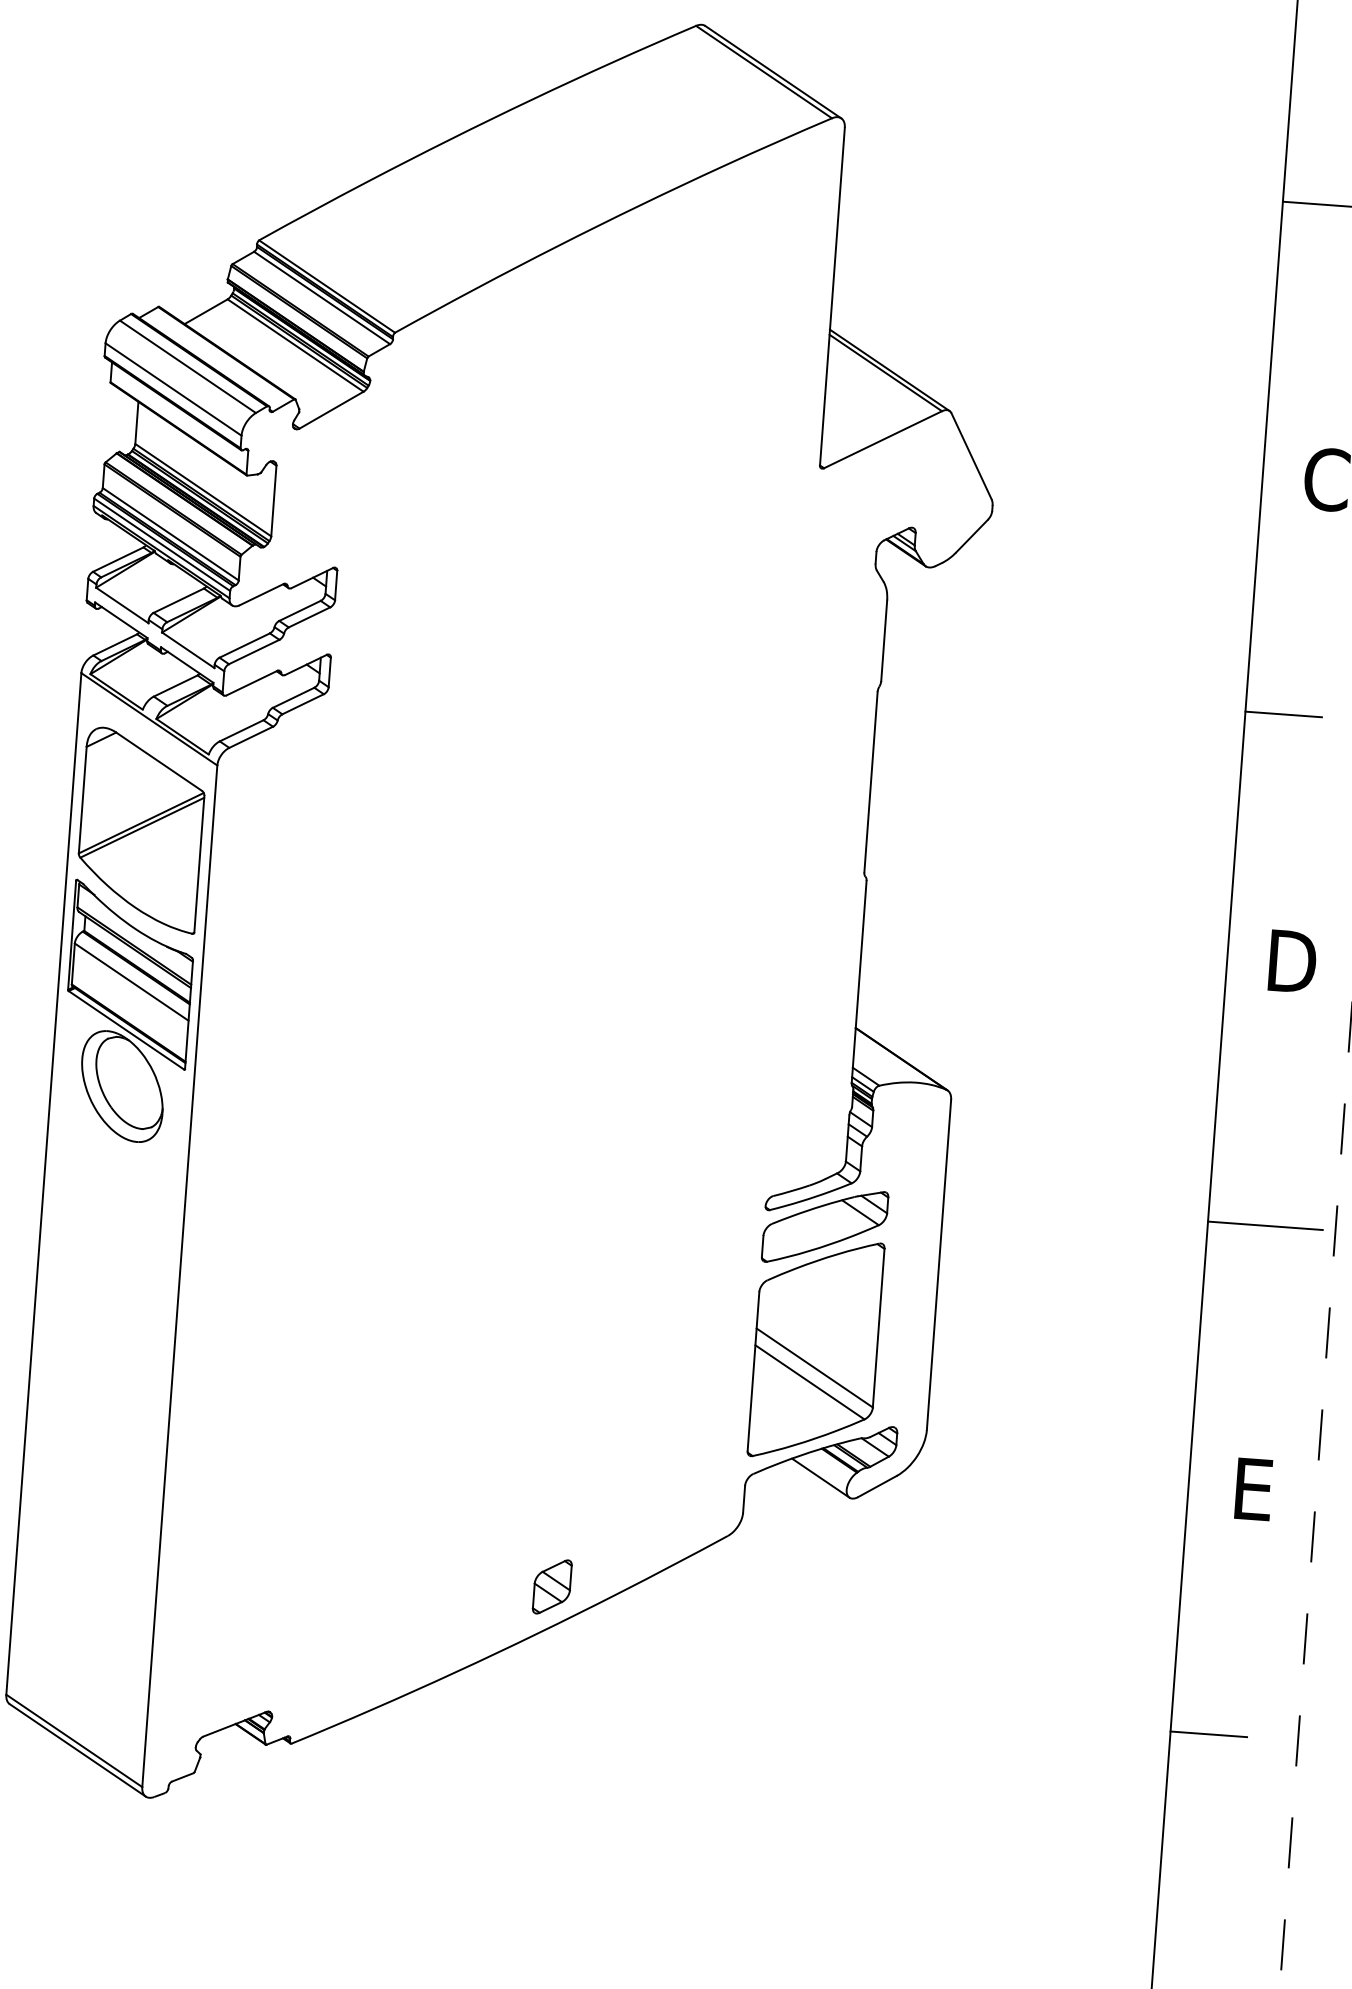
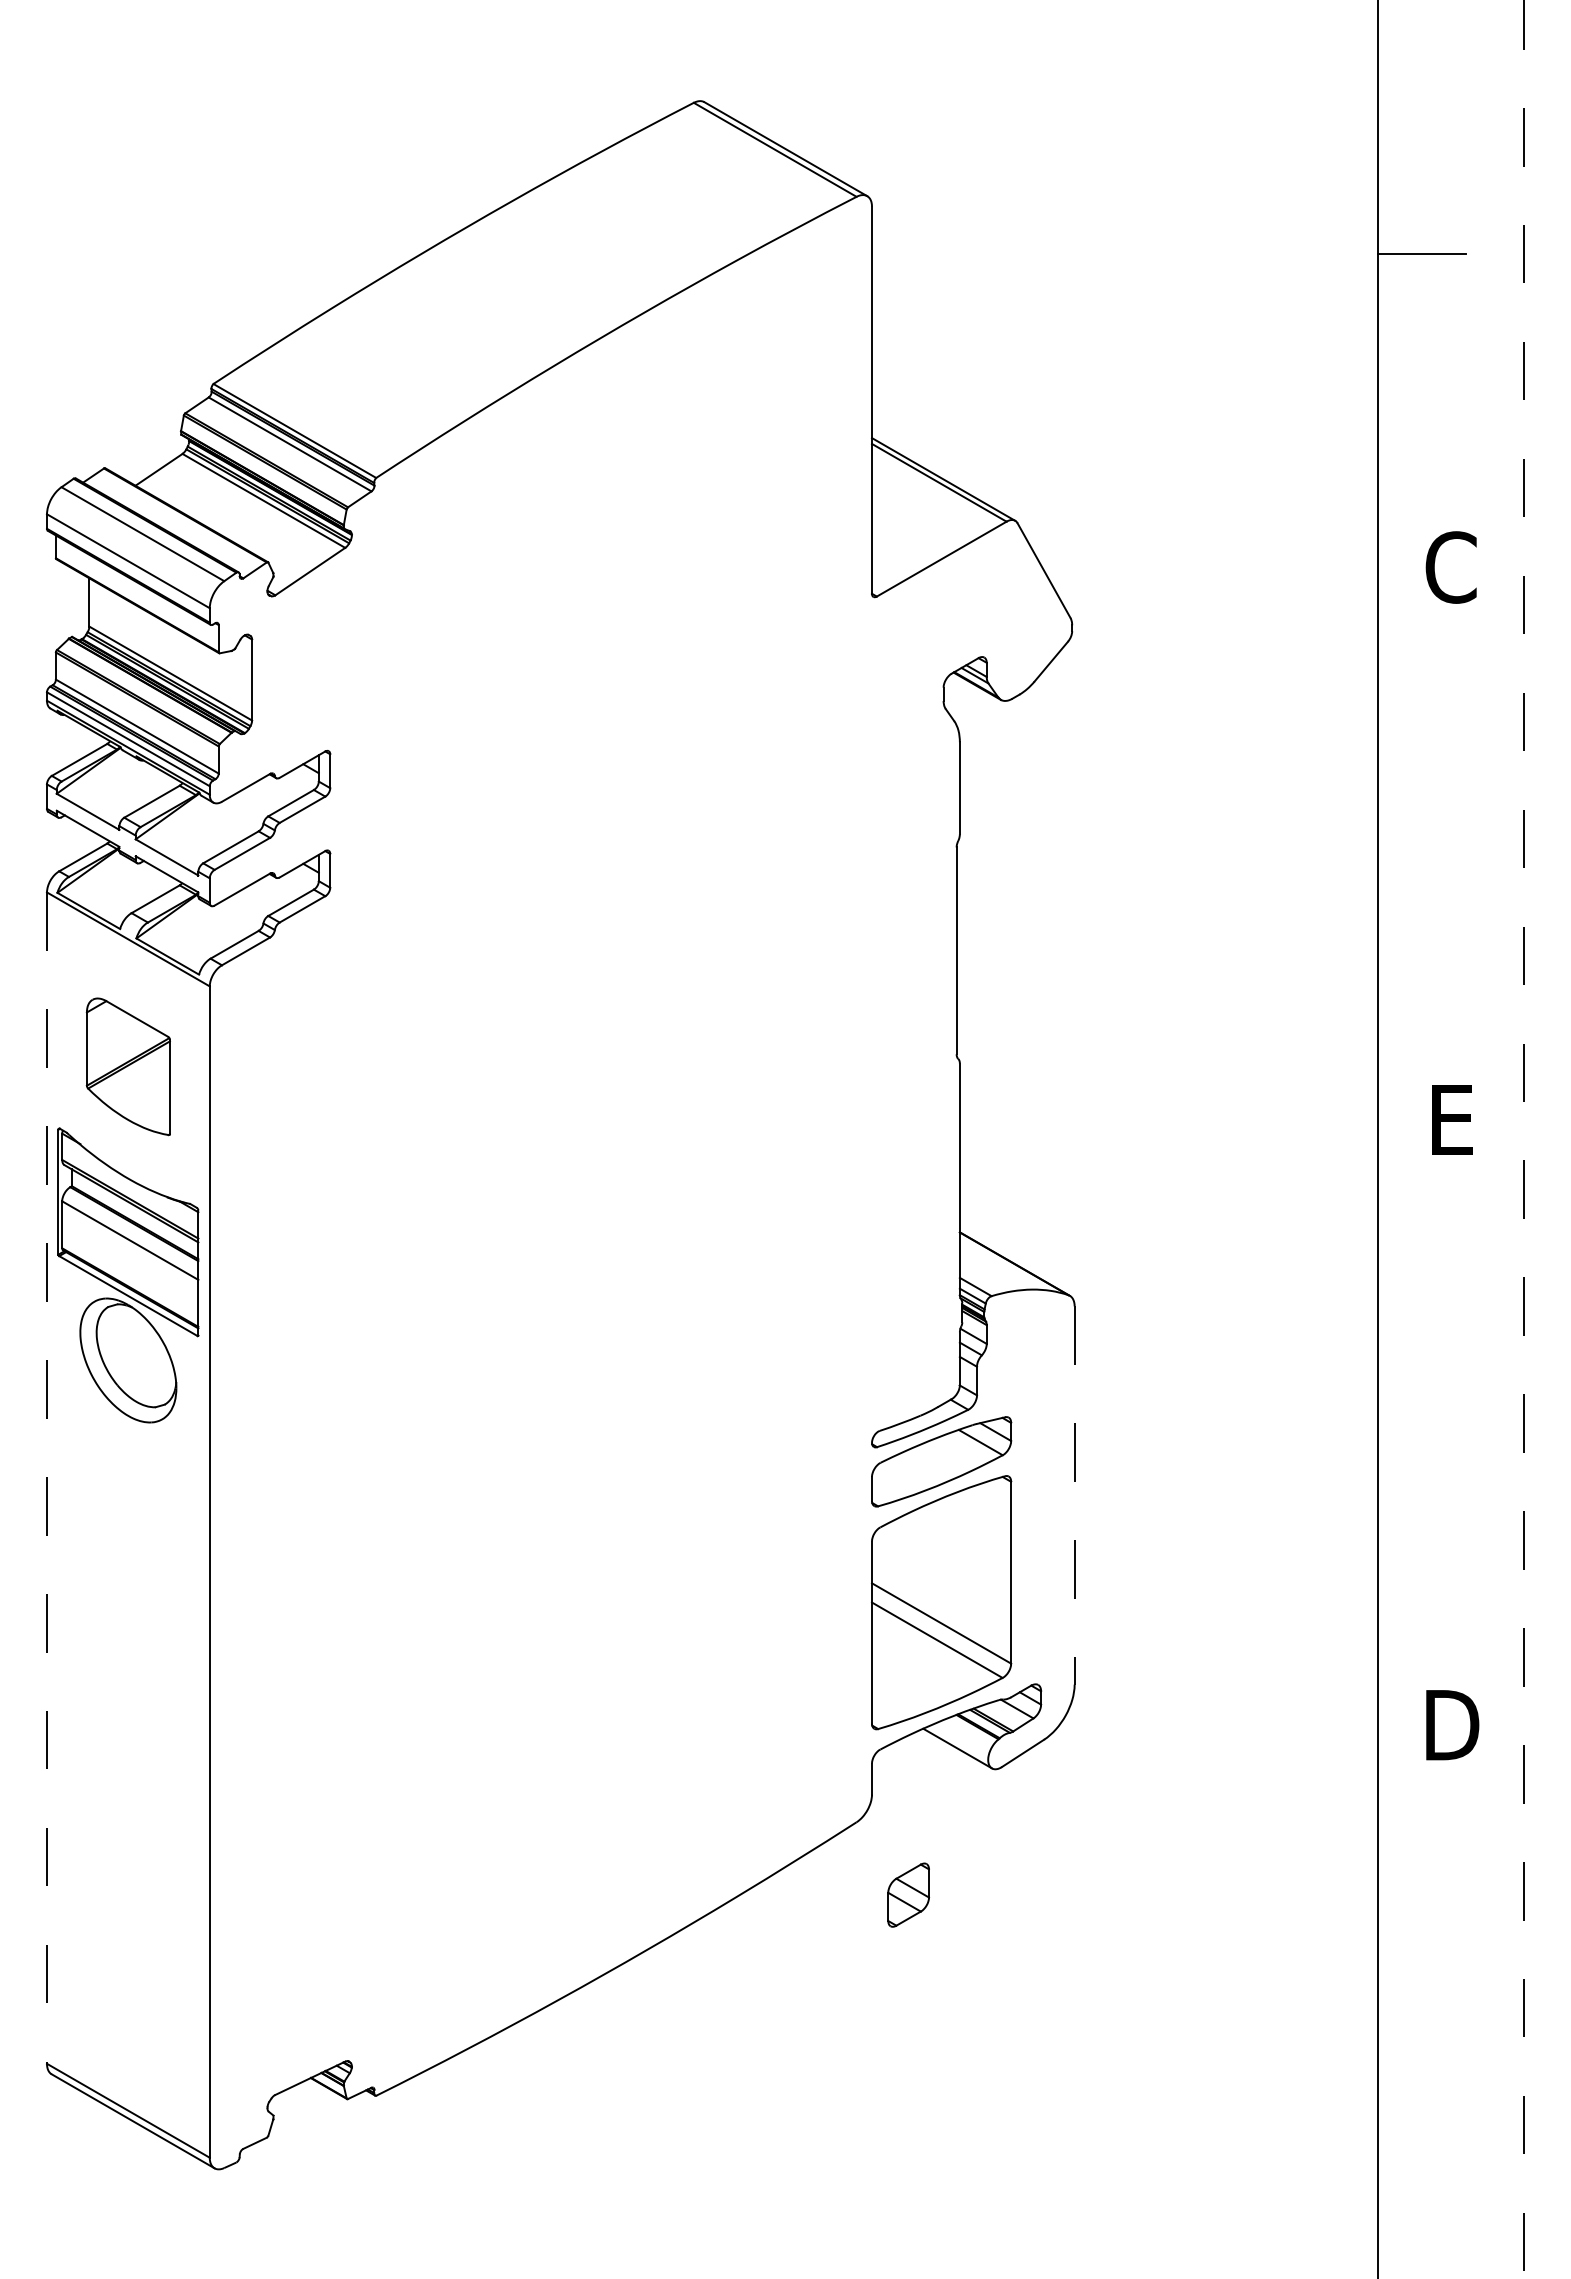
line: (1283, 714) -> (1421, 838), removed
part: (141, 830) -> (128, 1066), size x0.6
text: (1292, 962) -> (1452, 1120), D -> E
line: (44, 1184) -> (47, 1478), solid -> dashed
line: (1265, 1225) -> (1443, 1423), removed
line: (938, 1265) -> (1074, 1496), solid -> dashed
text: (1253, 1489) -> (1452, 1725), E -> D
part: (552, 1586) -> (908, 1894), moved
line: (1208, 1734) -> (1421, 2008), removed

